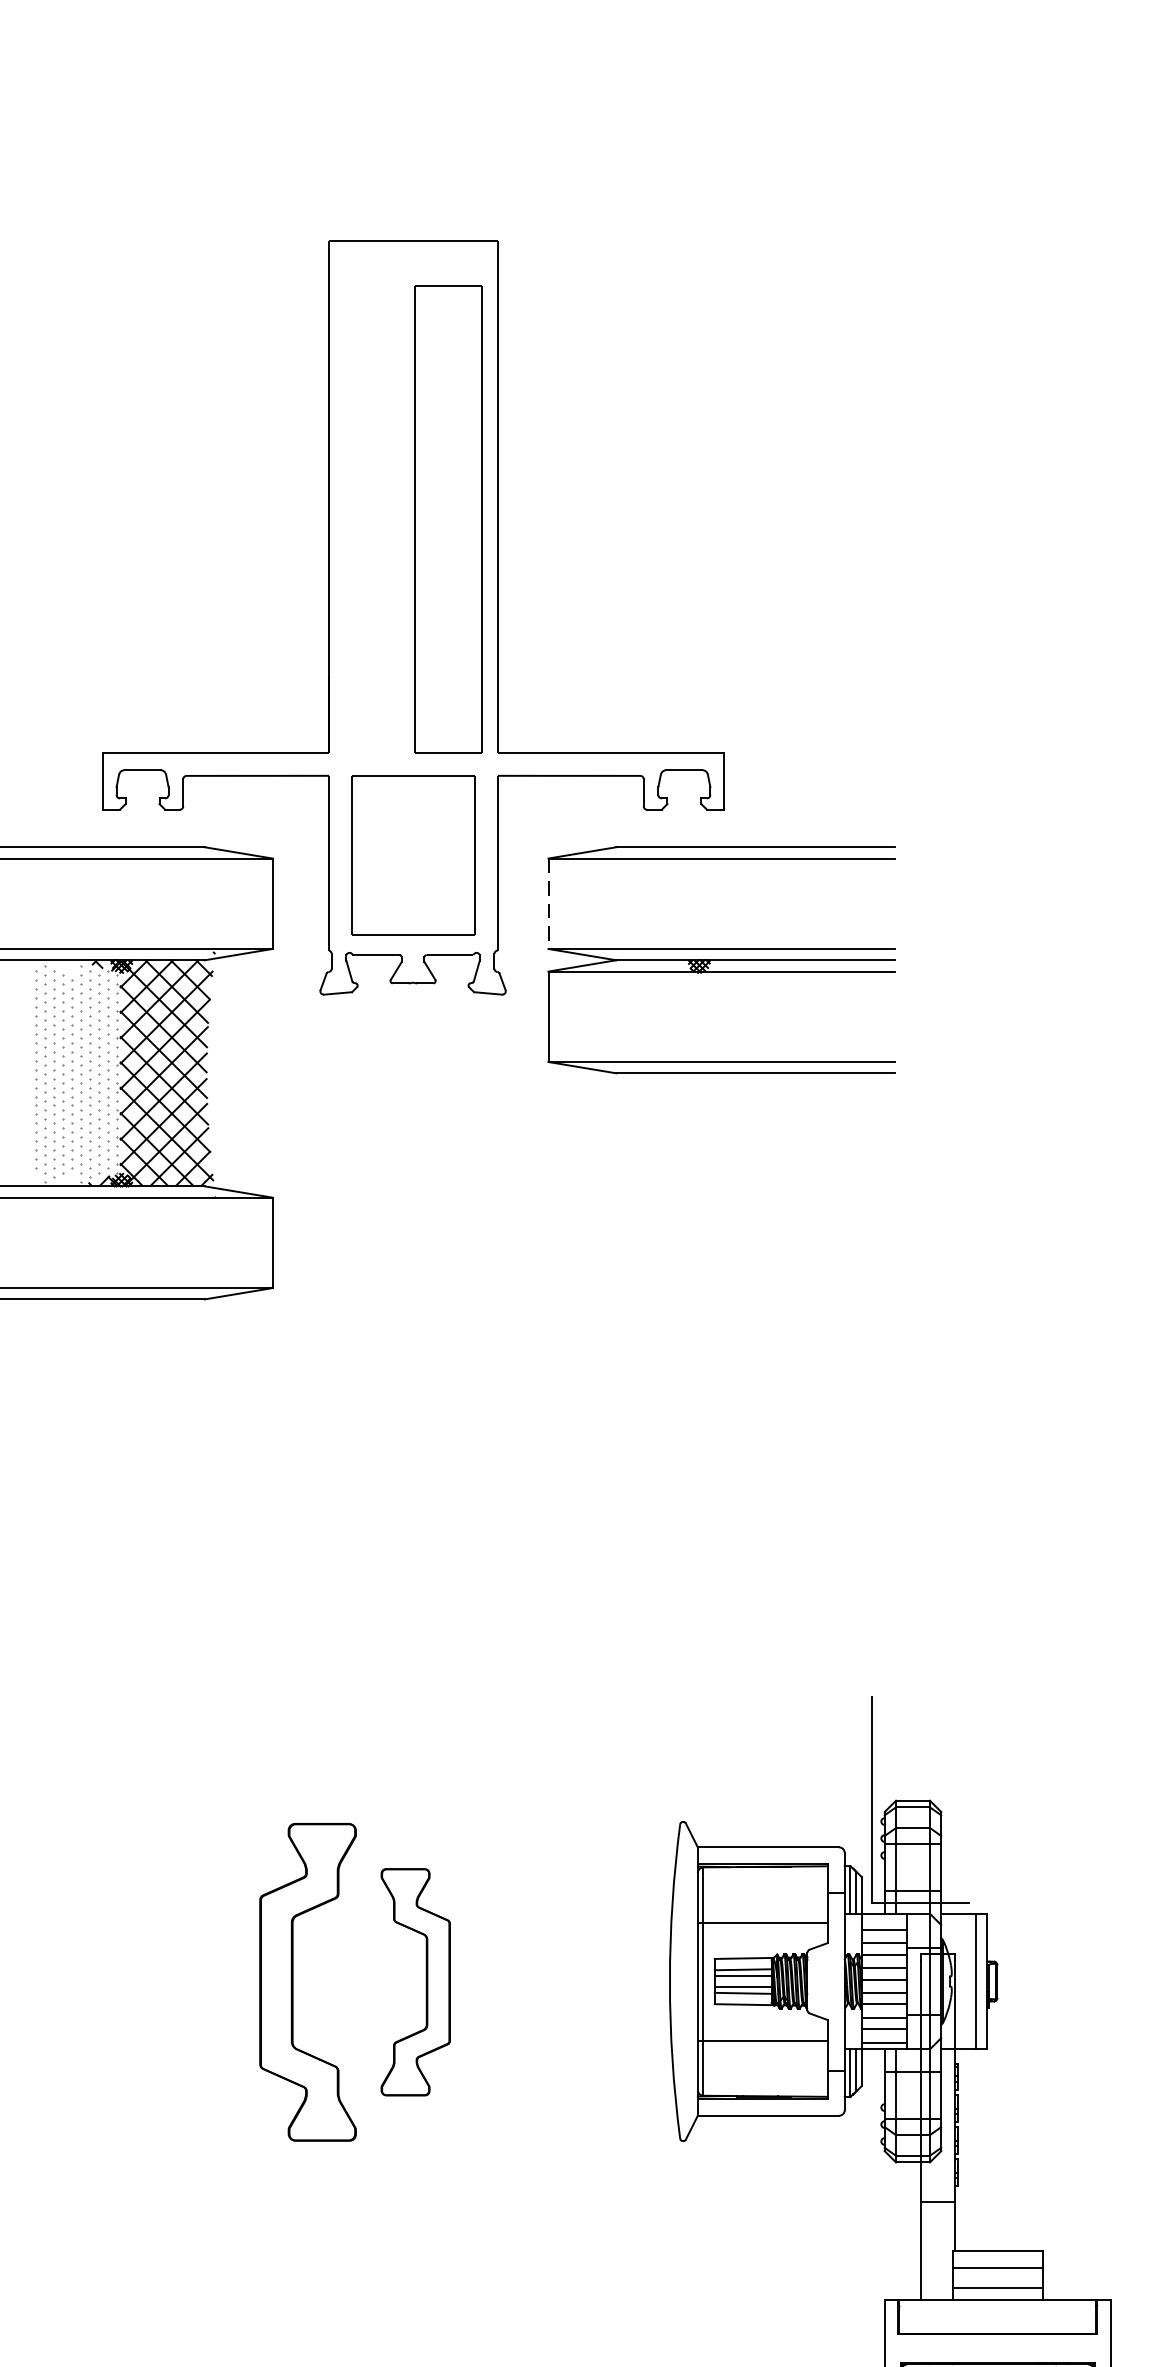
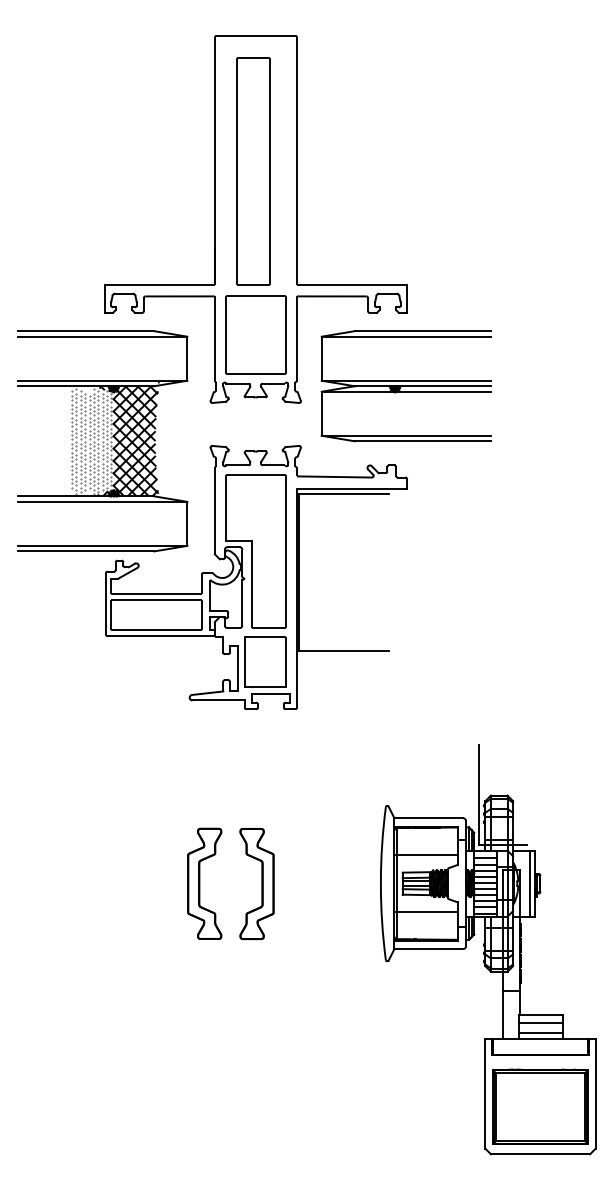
part: (449, 519) -> (253, 171), moved
line: (548, 905) -> (321, 359), dashed -> solid
part: (414, 1352) -> (256, 577), added
part: (307, 1981) -> (204, 883), size x0.71

